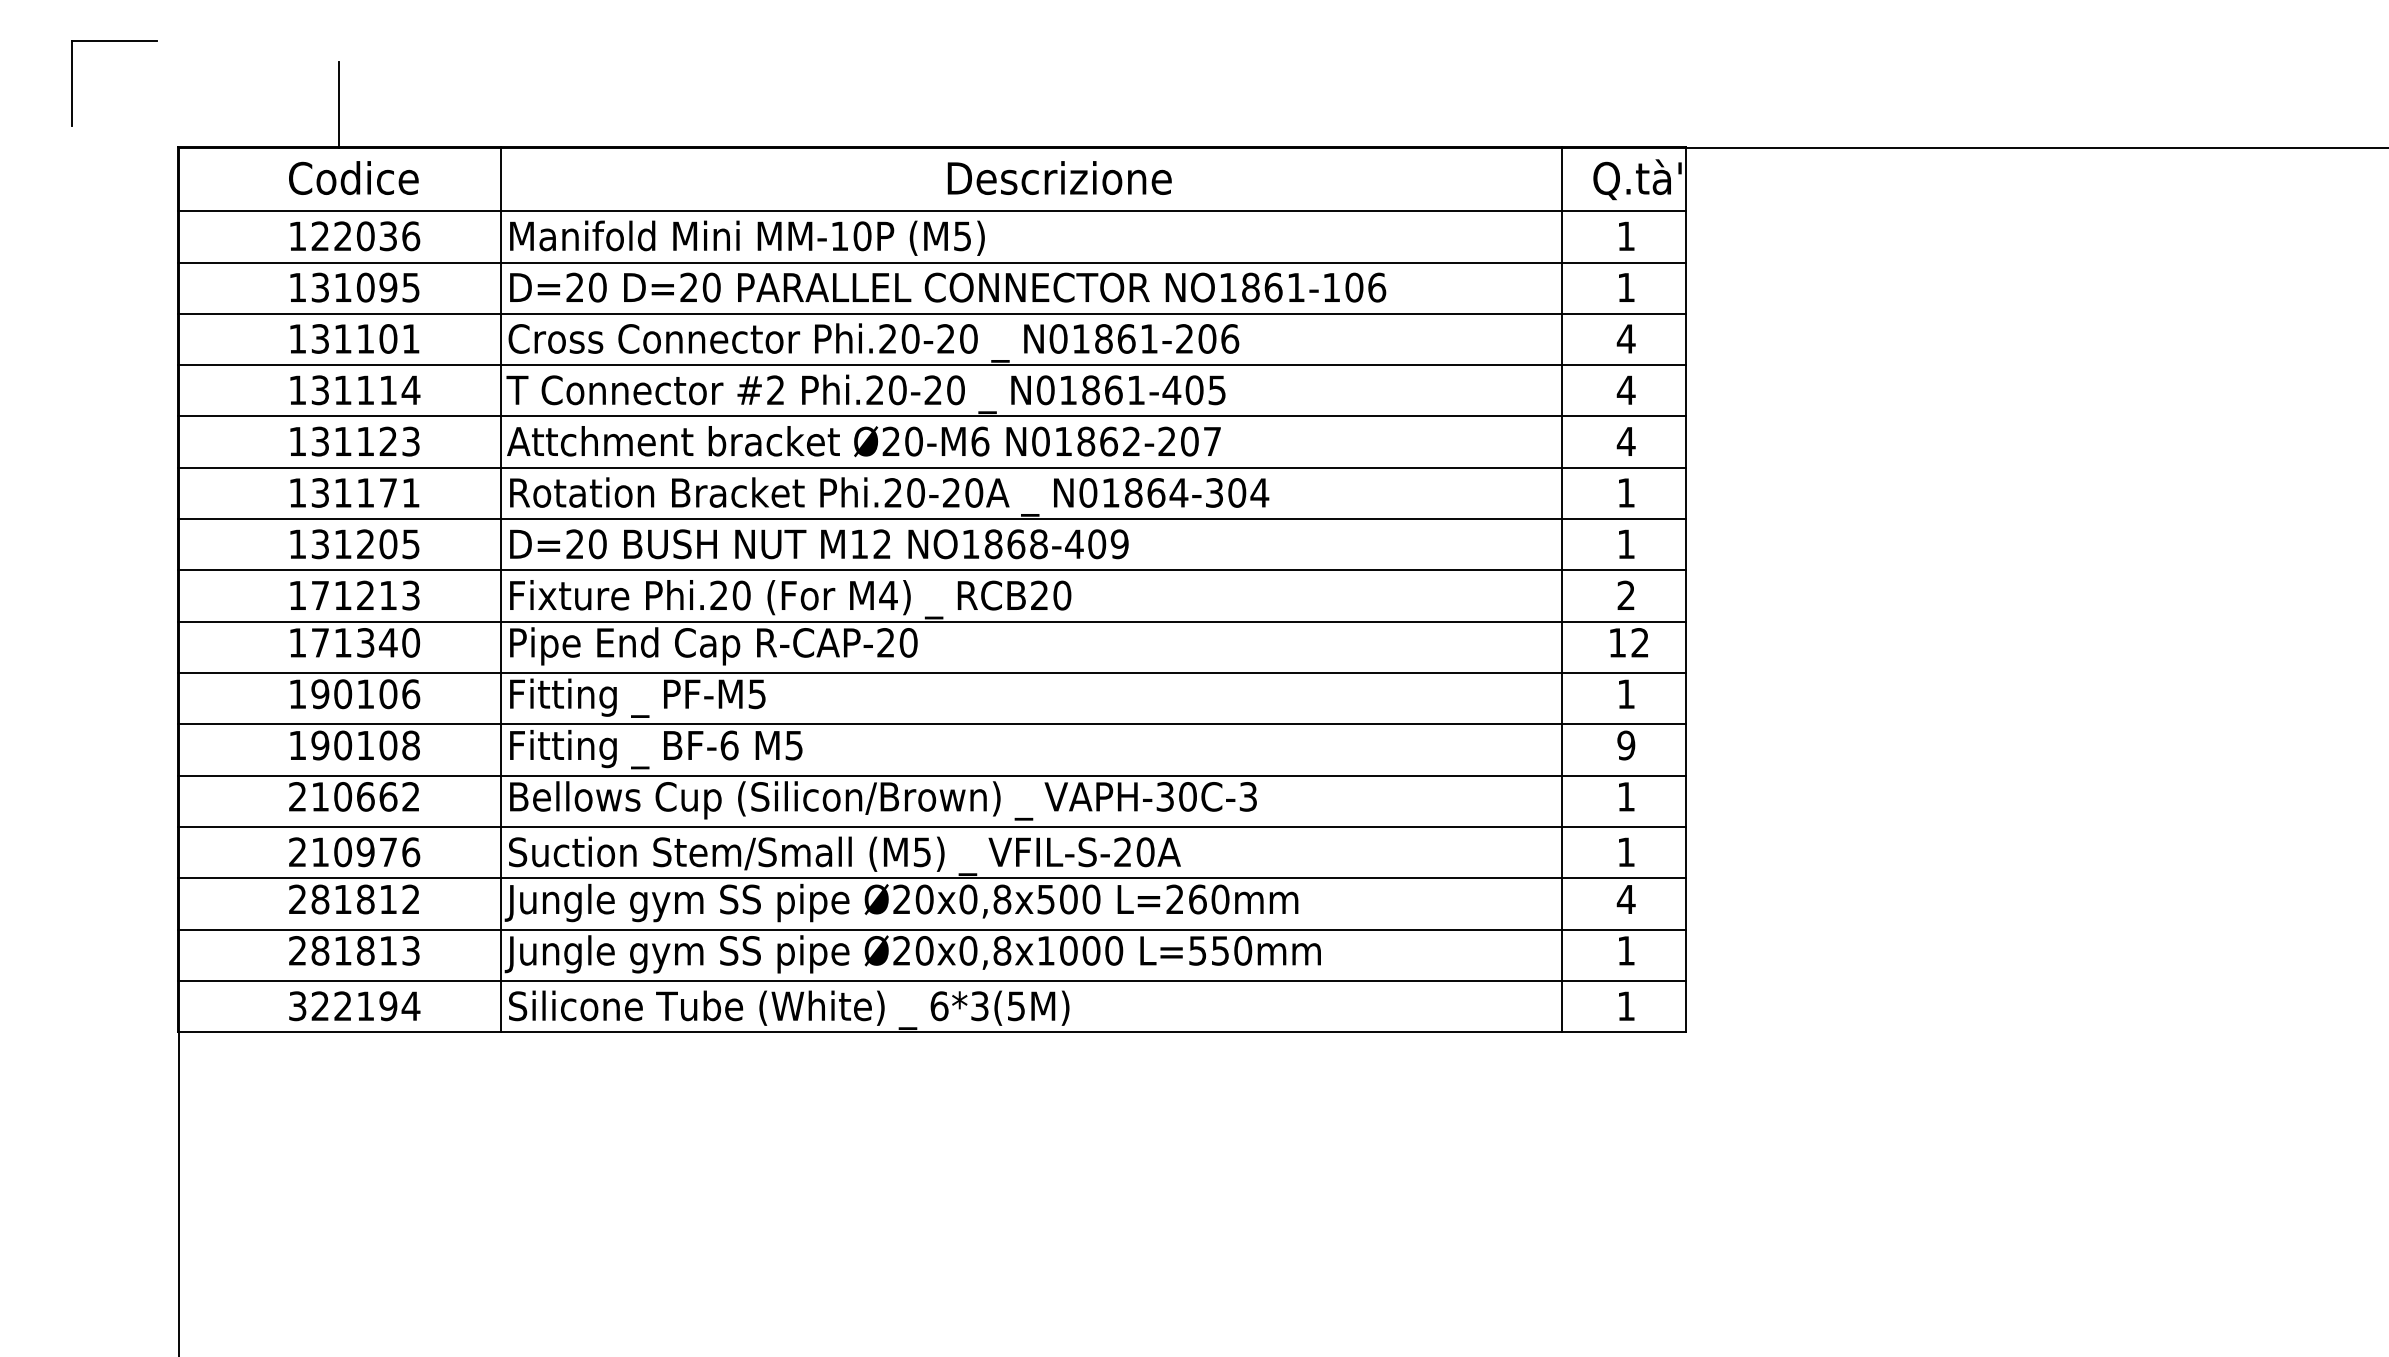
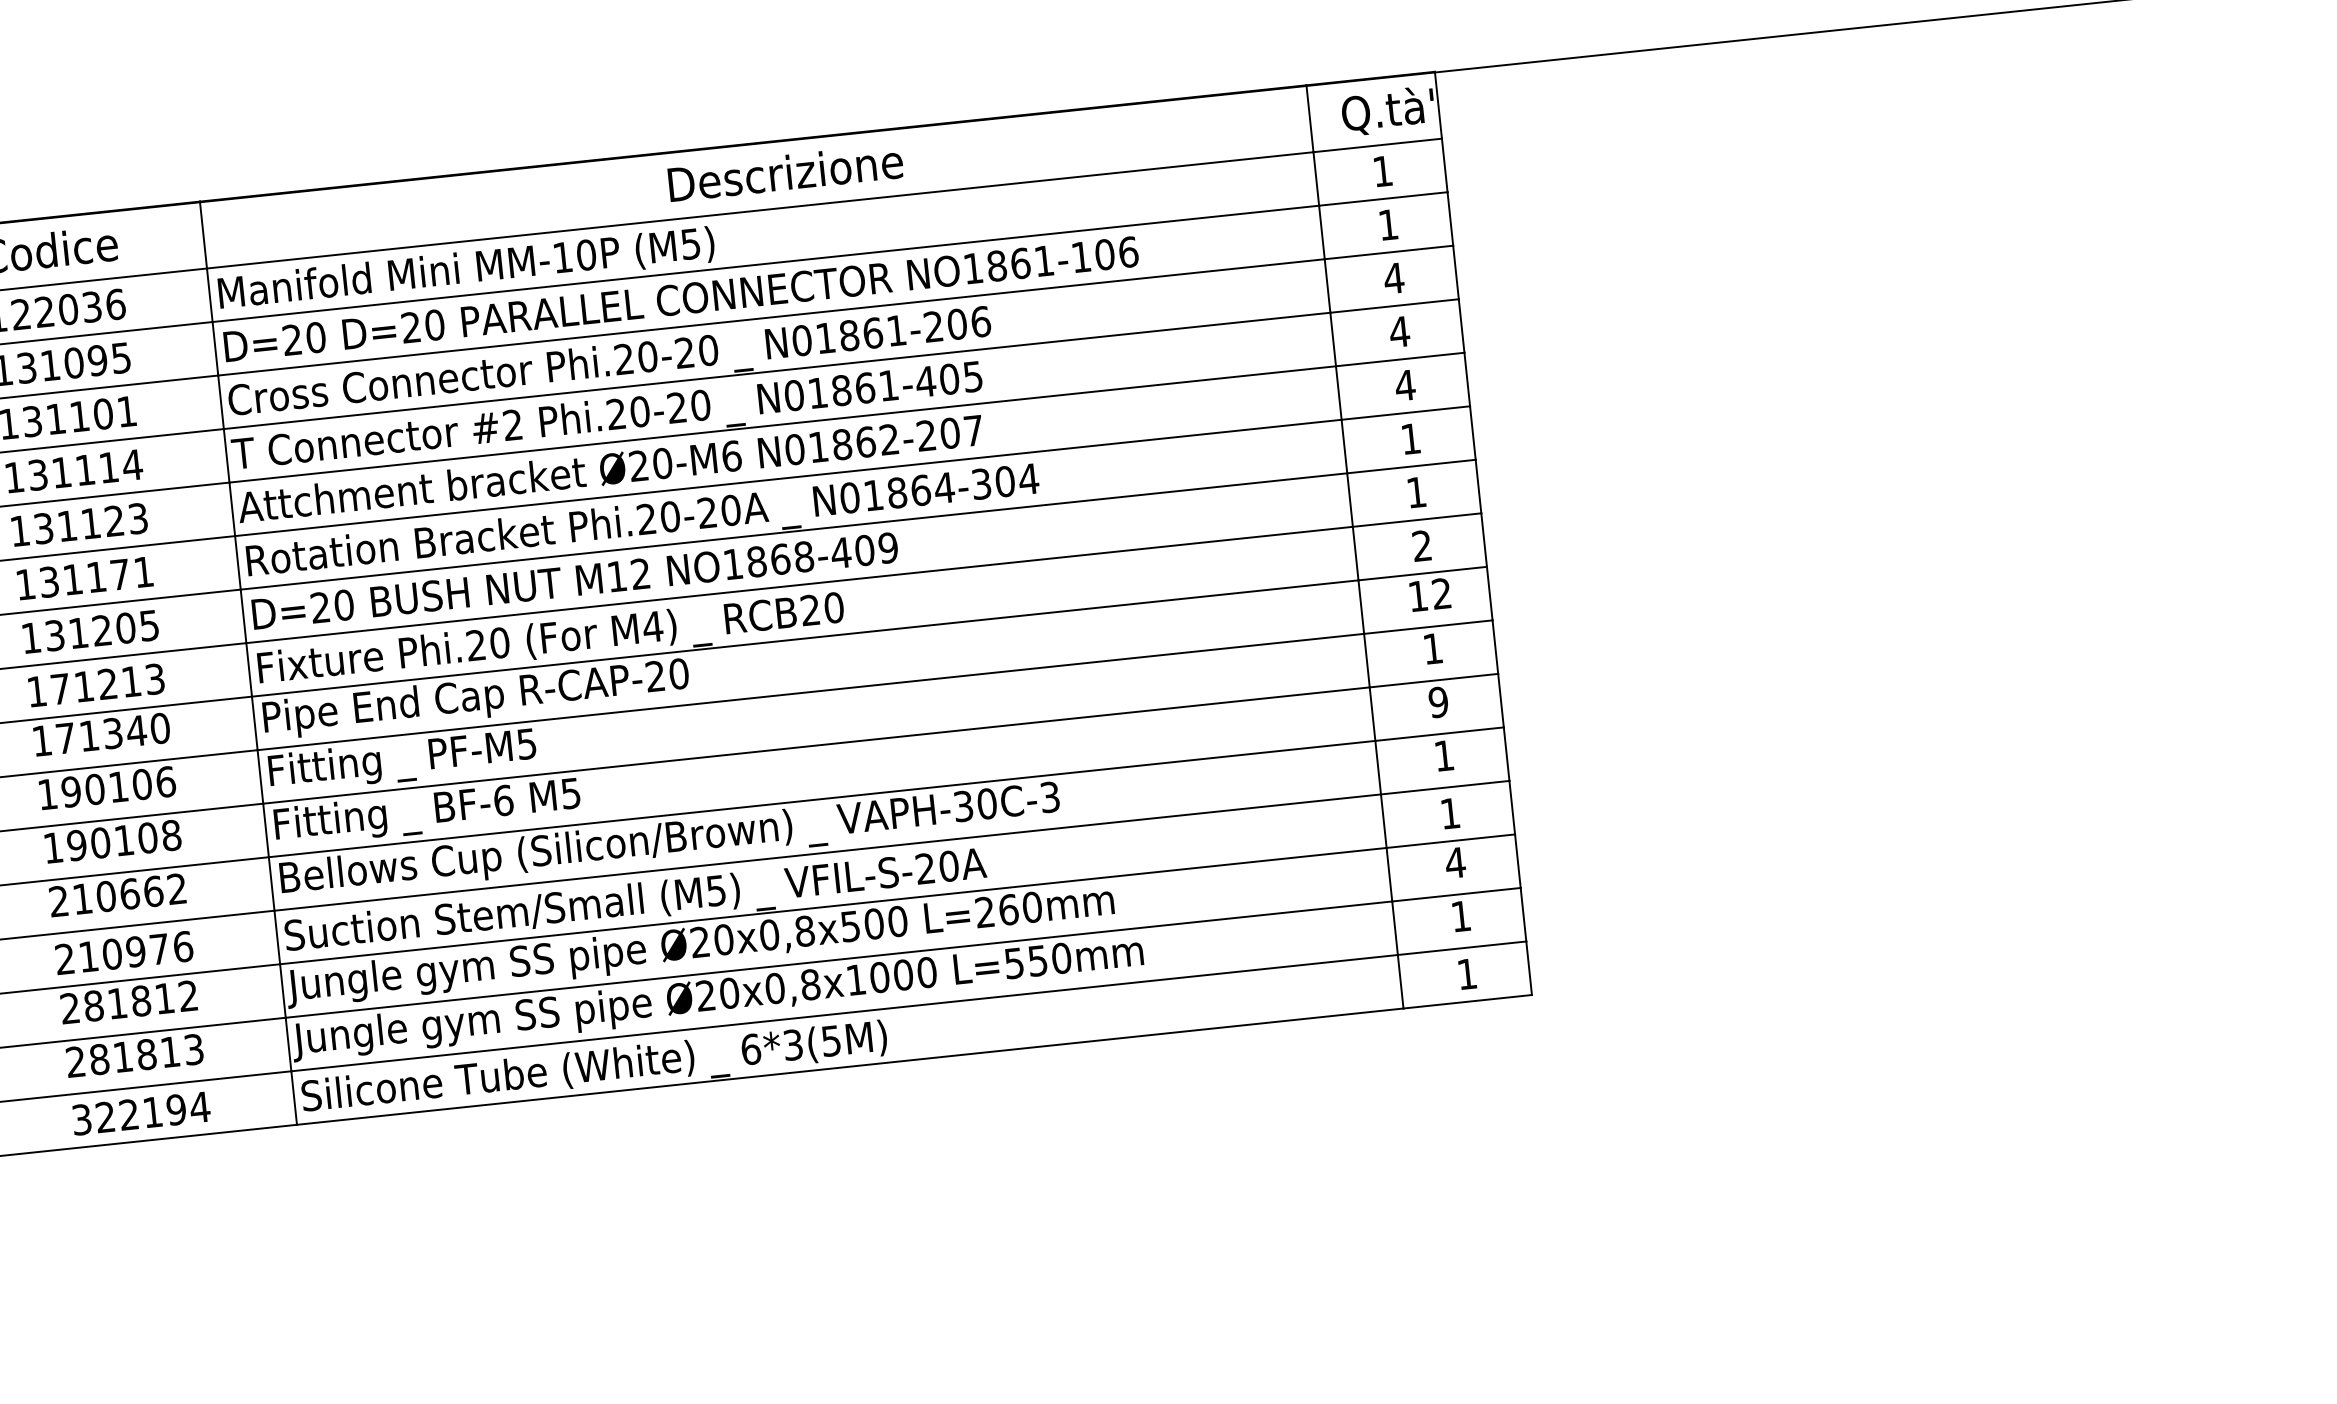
line: (339, 104) -> (26, 175), removed

